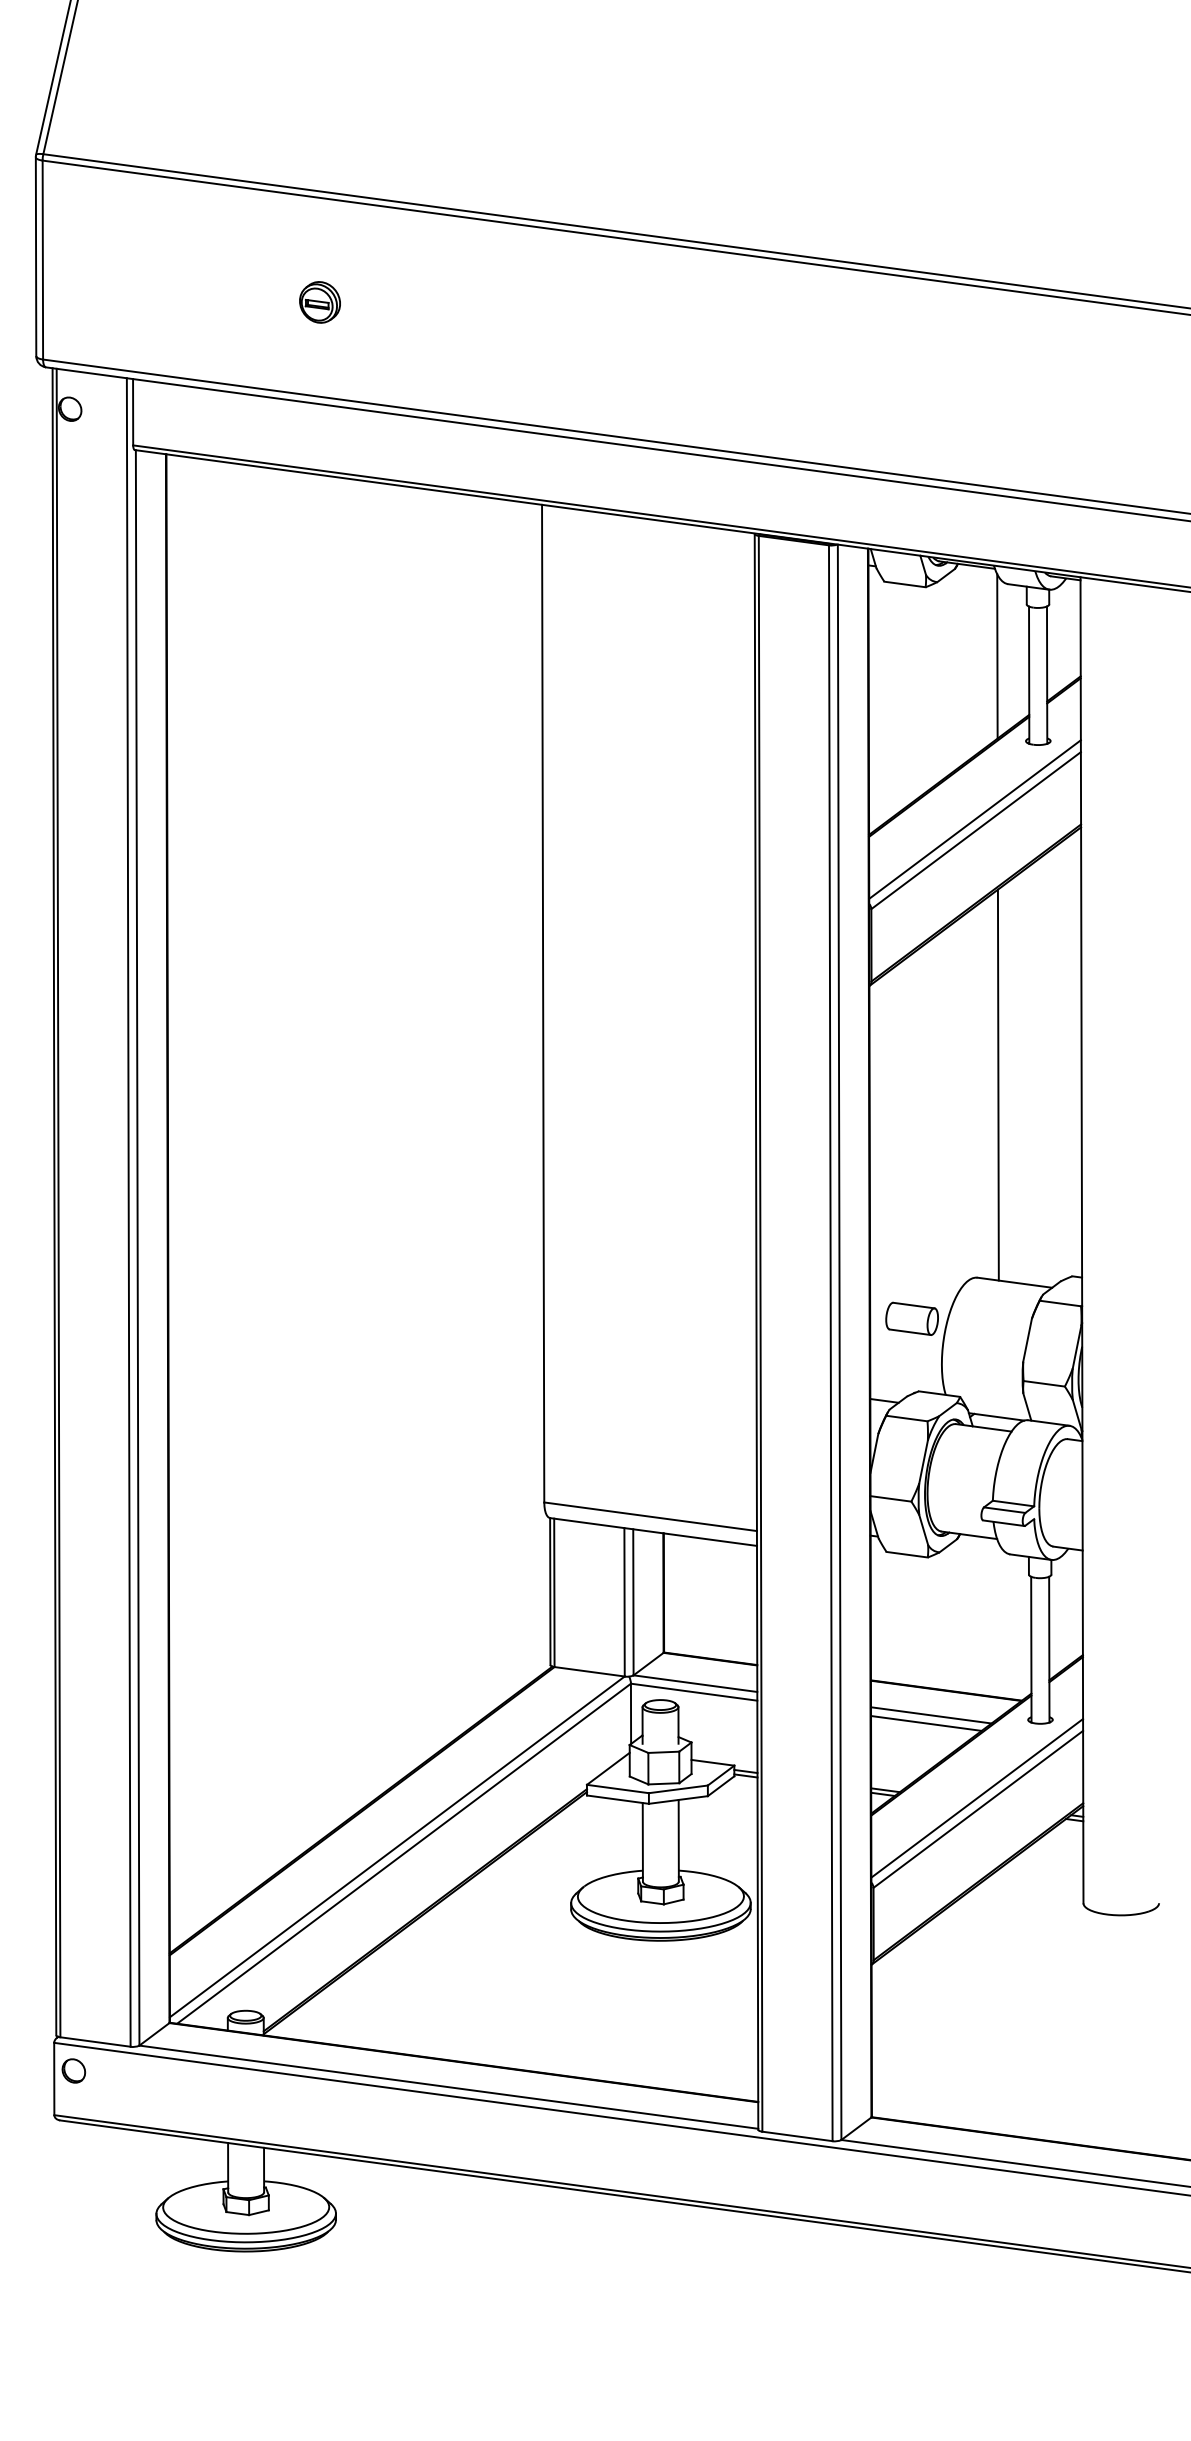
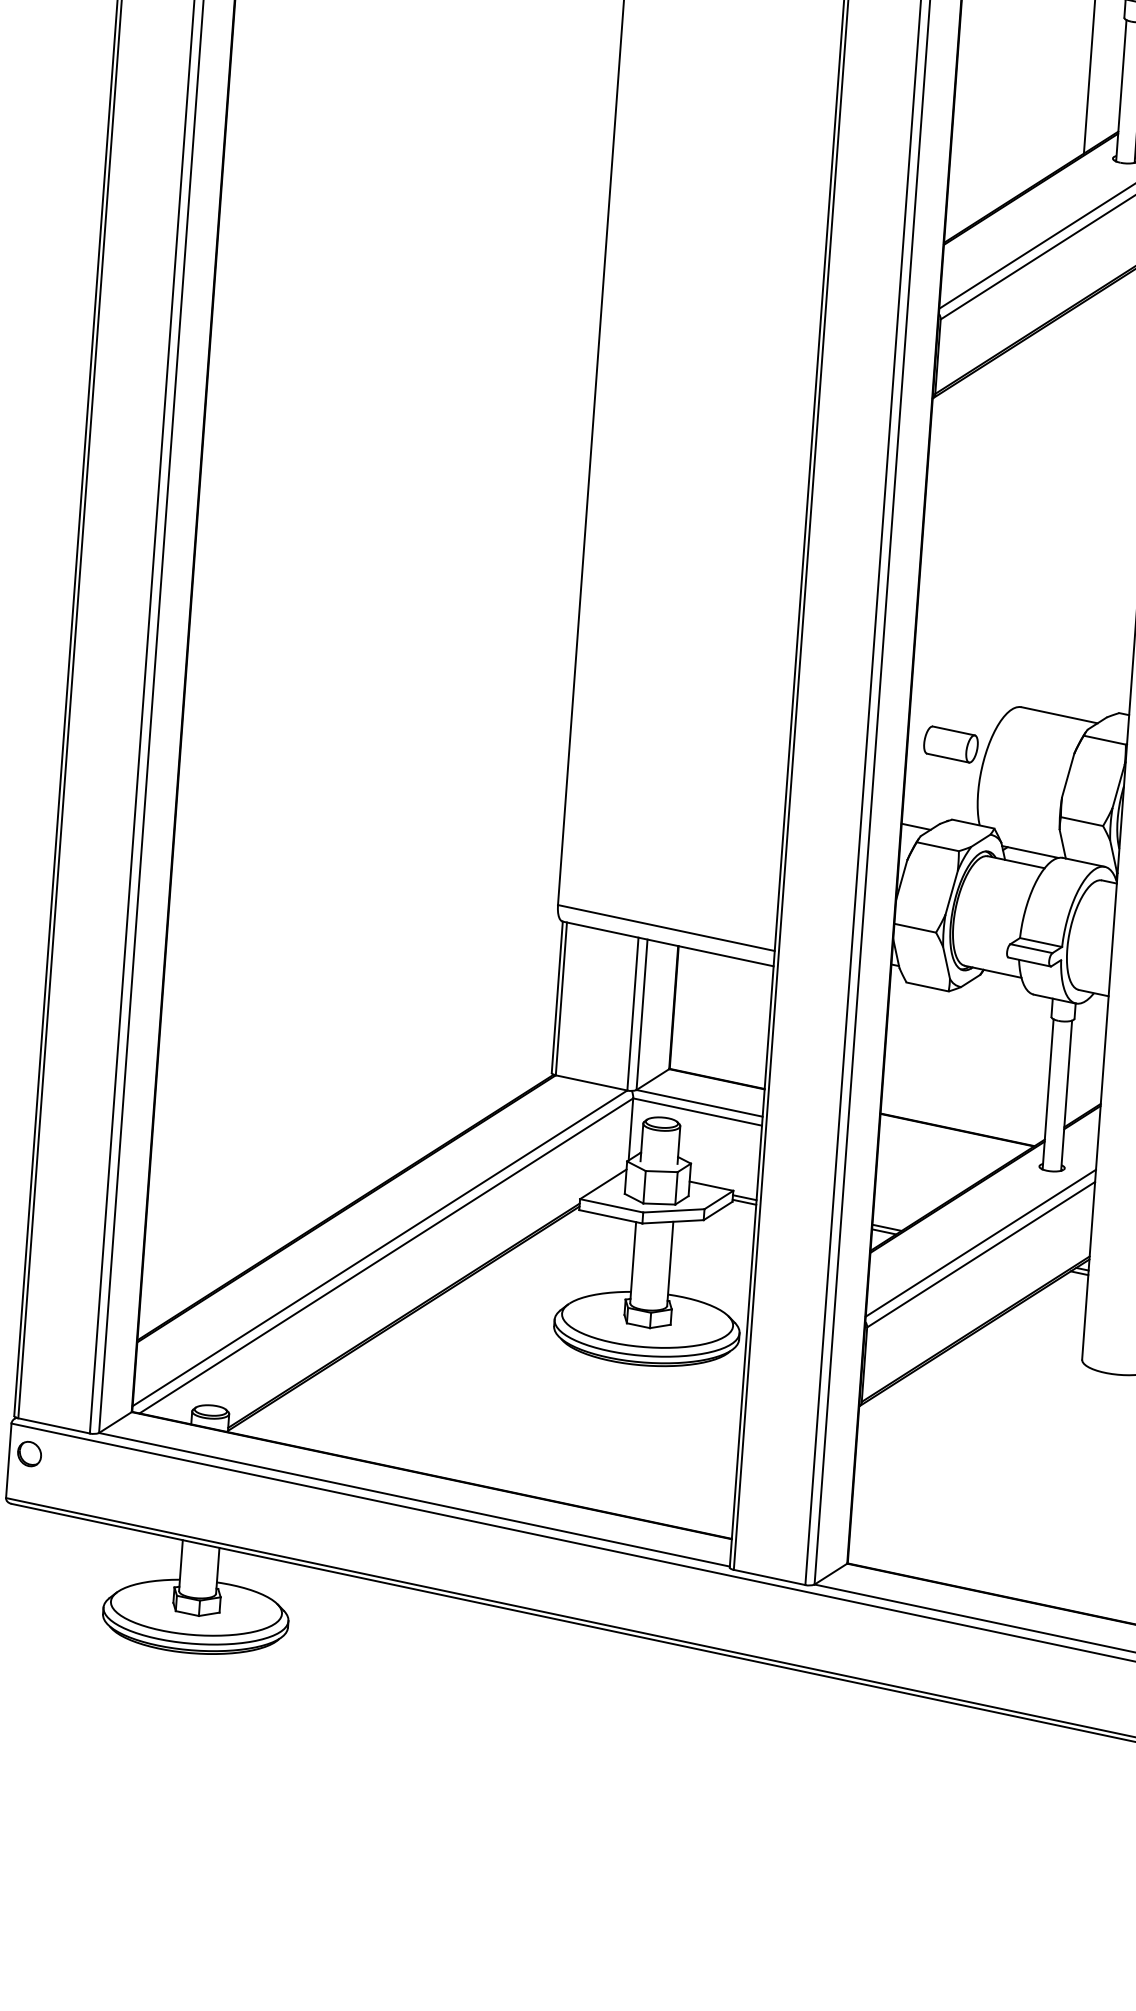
line: (997, 1084) -> (1057, 509), removed
line: (931, 1715) -> (940, 1154), removed
line: (926, 1723) -> (934, 1162), removed

